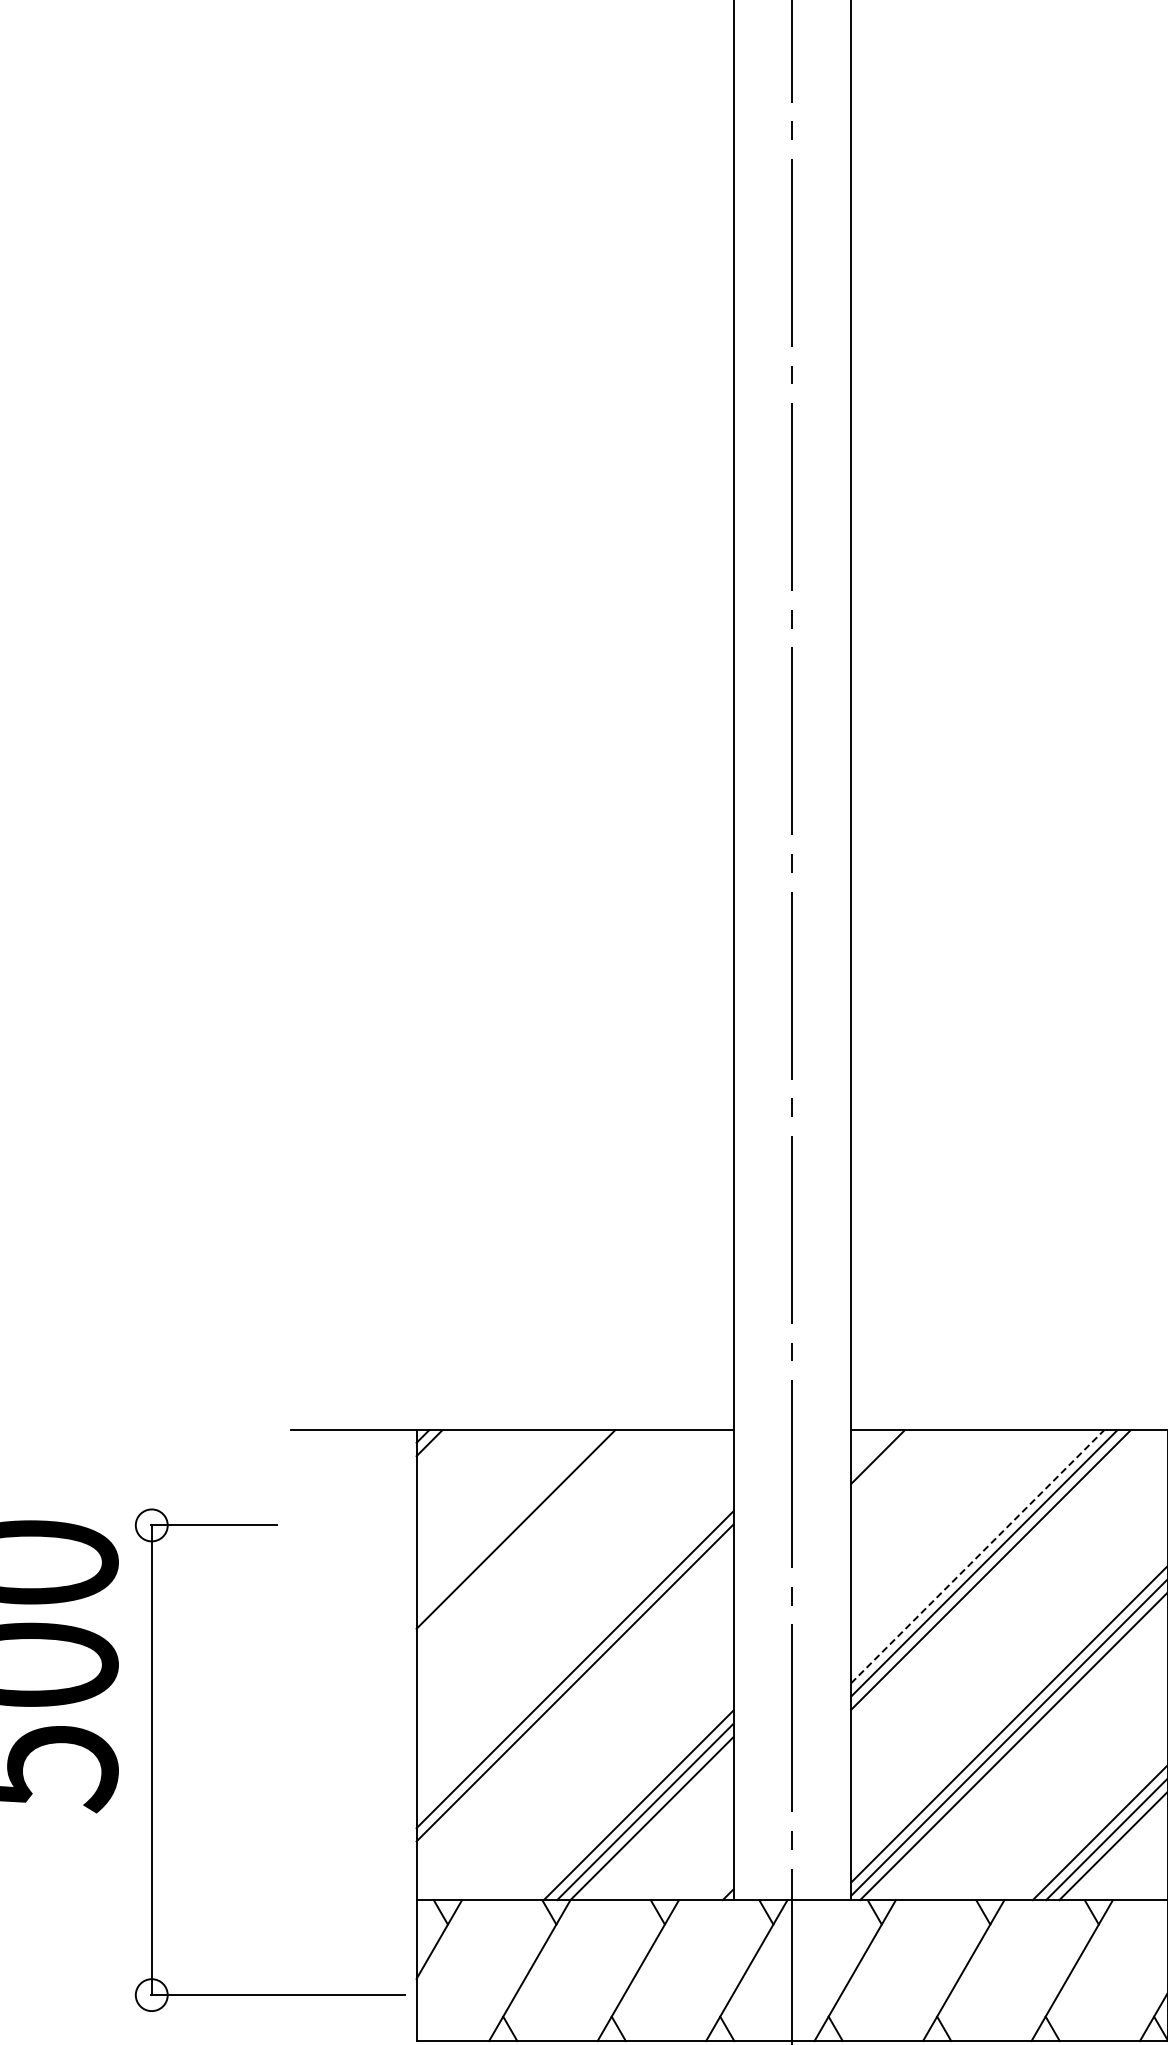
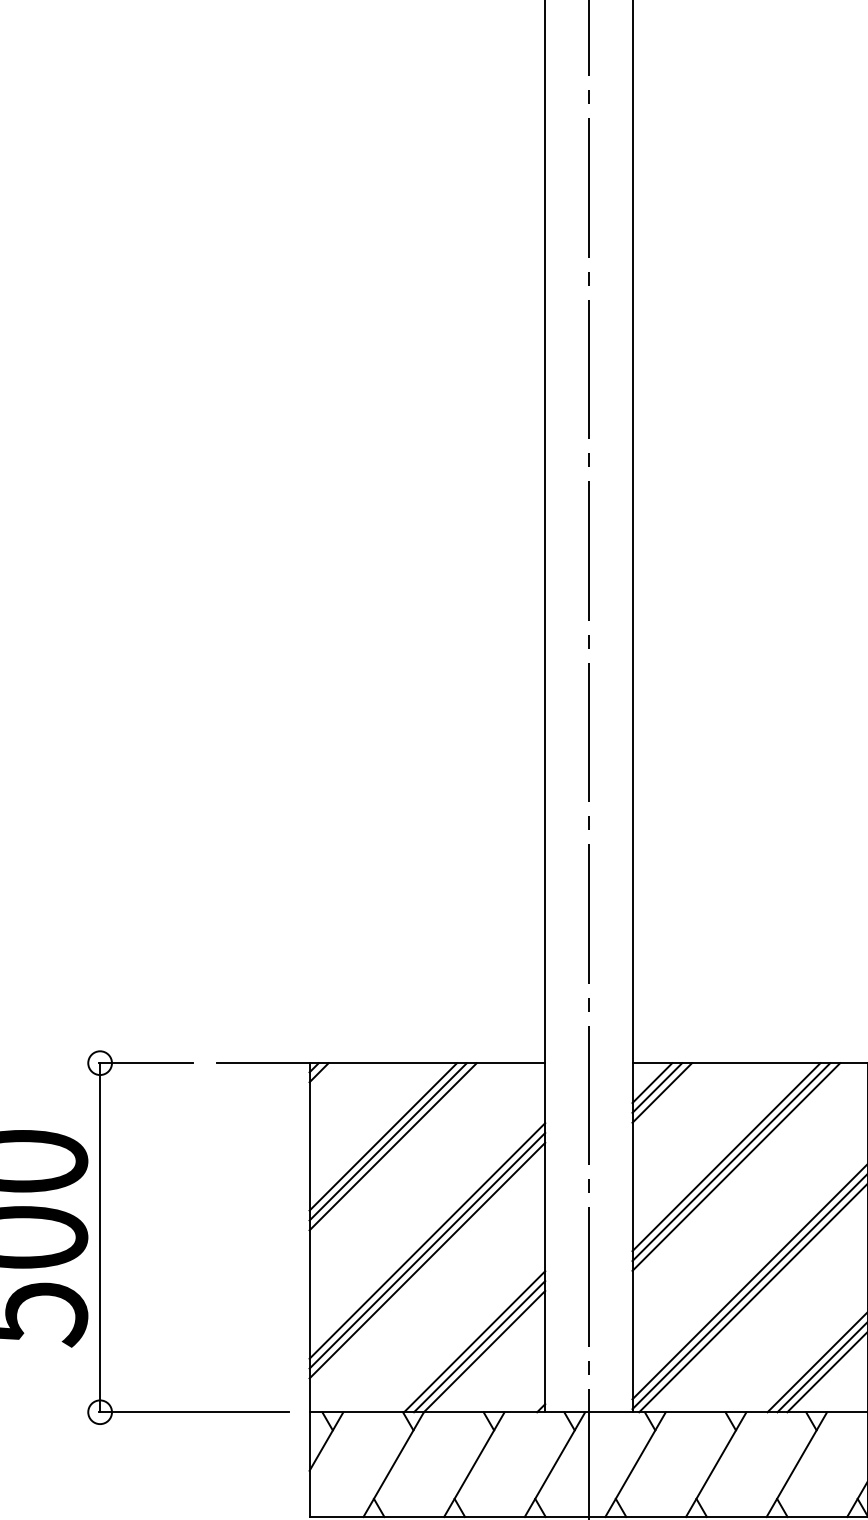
line: (884, 1463) -> (657, 1087), added
line: (891, 1470) -> (662, 1092), added
line: (522, 1536) -> (388, 1142), added
line: (528, 1542) -> (392, 1146), added
line: (977, 1556) -> (726, 1156), dashed -> solid
line: (574, 1695) -> (426, 1260), added
part: (152, 1759) -> (100, 1237), moved

